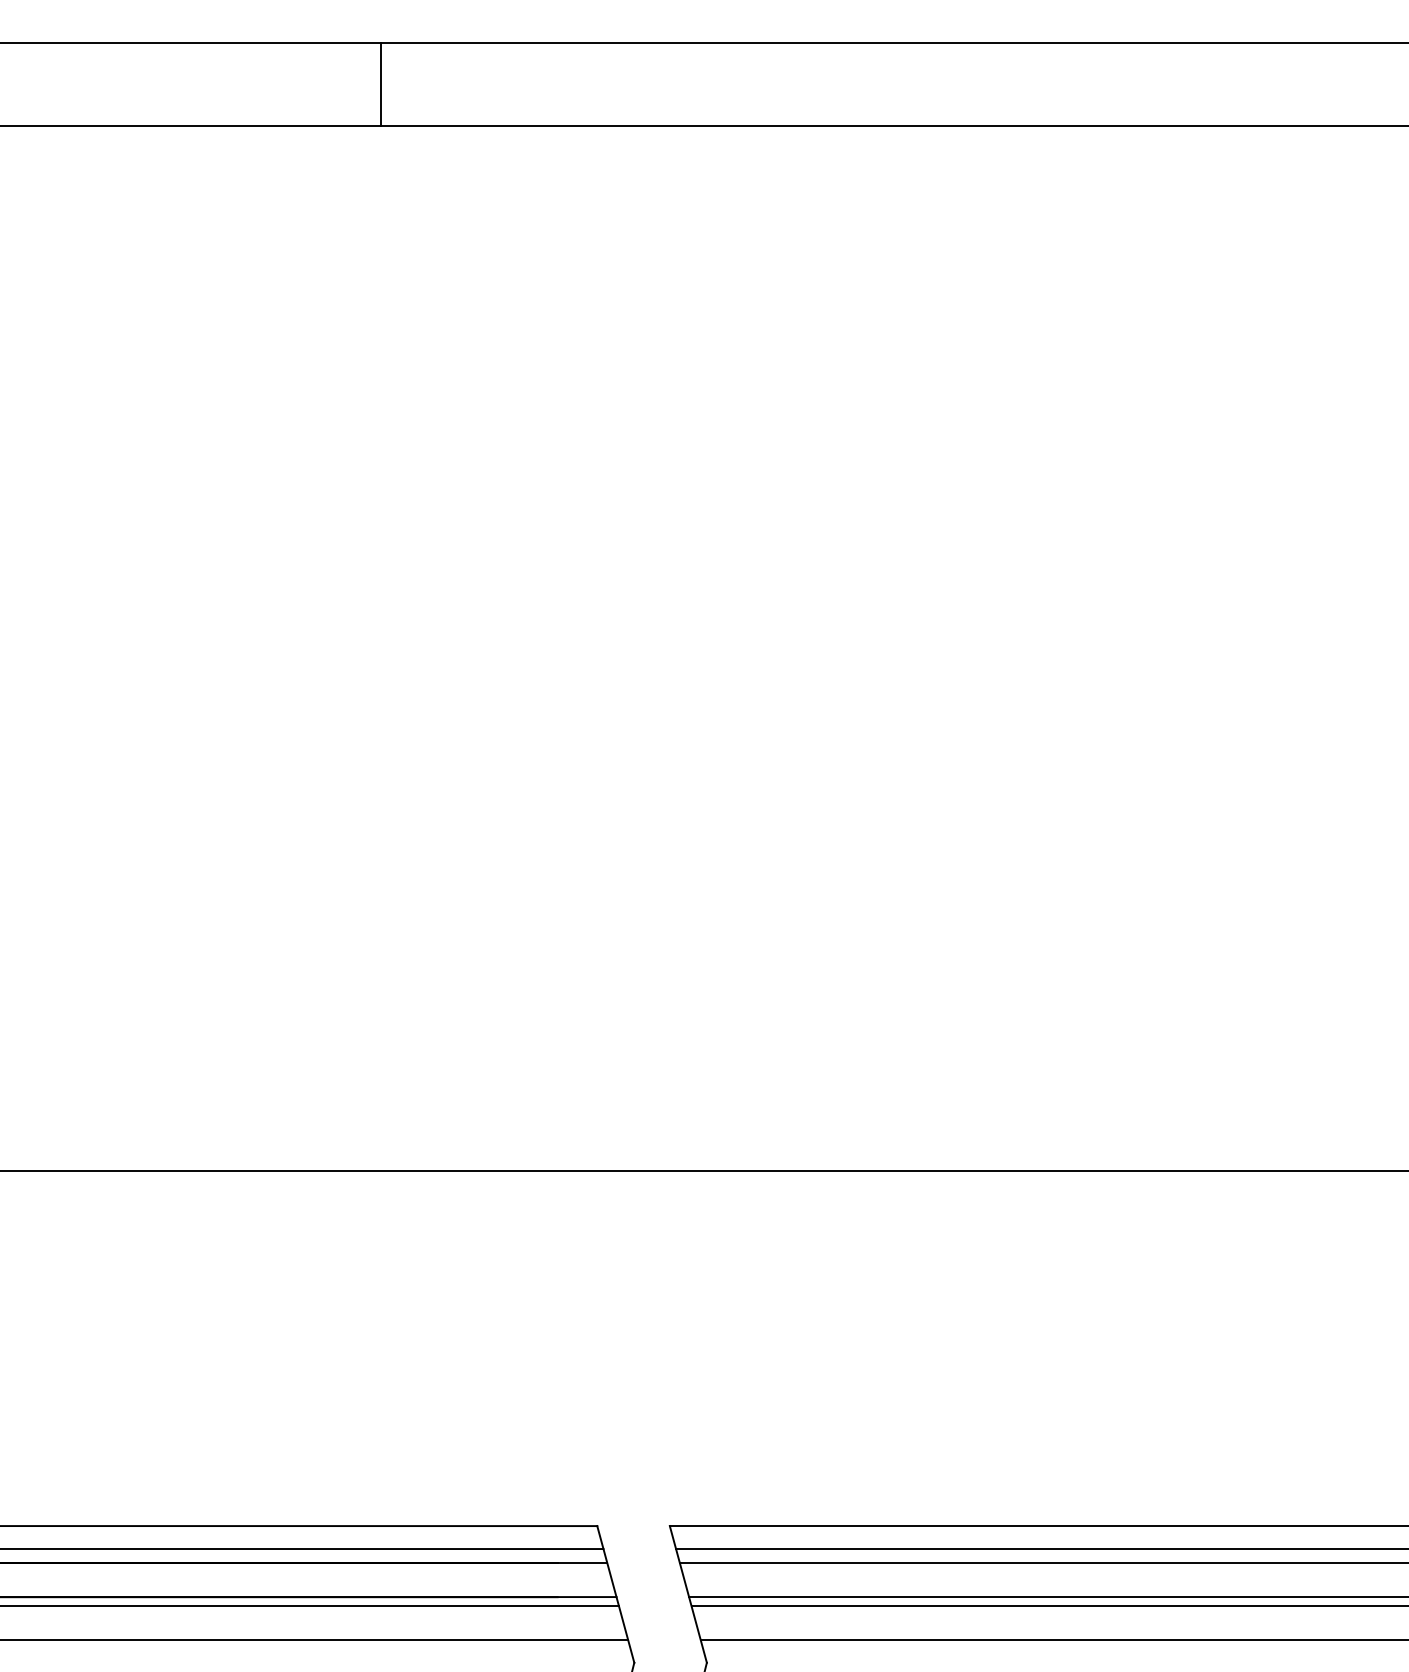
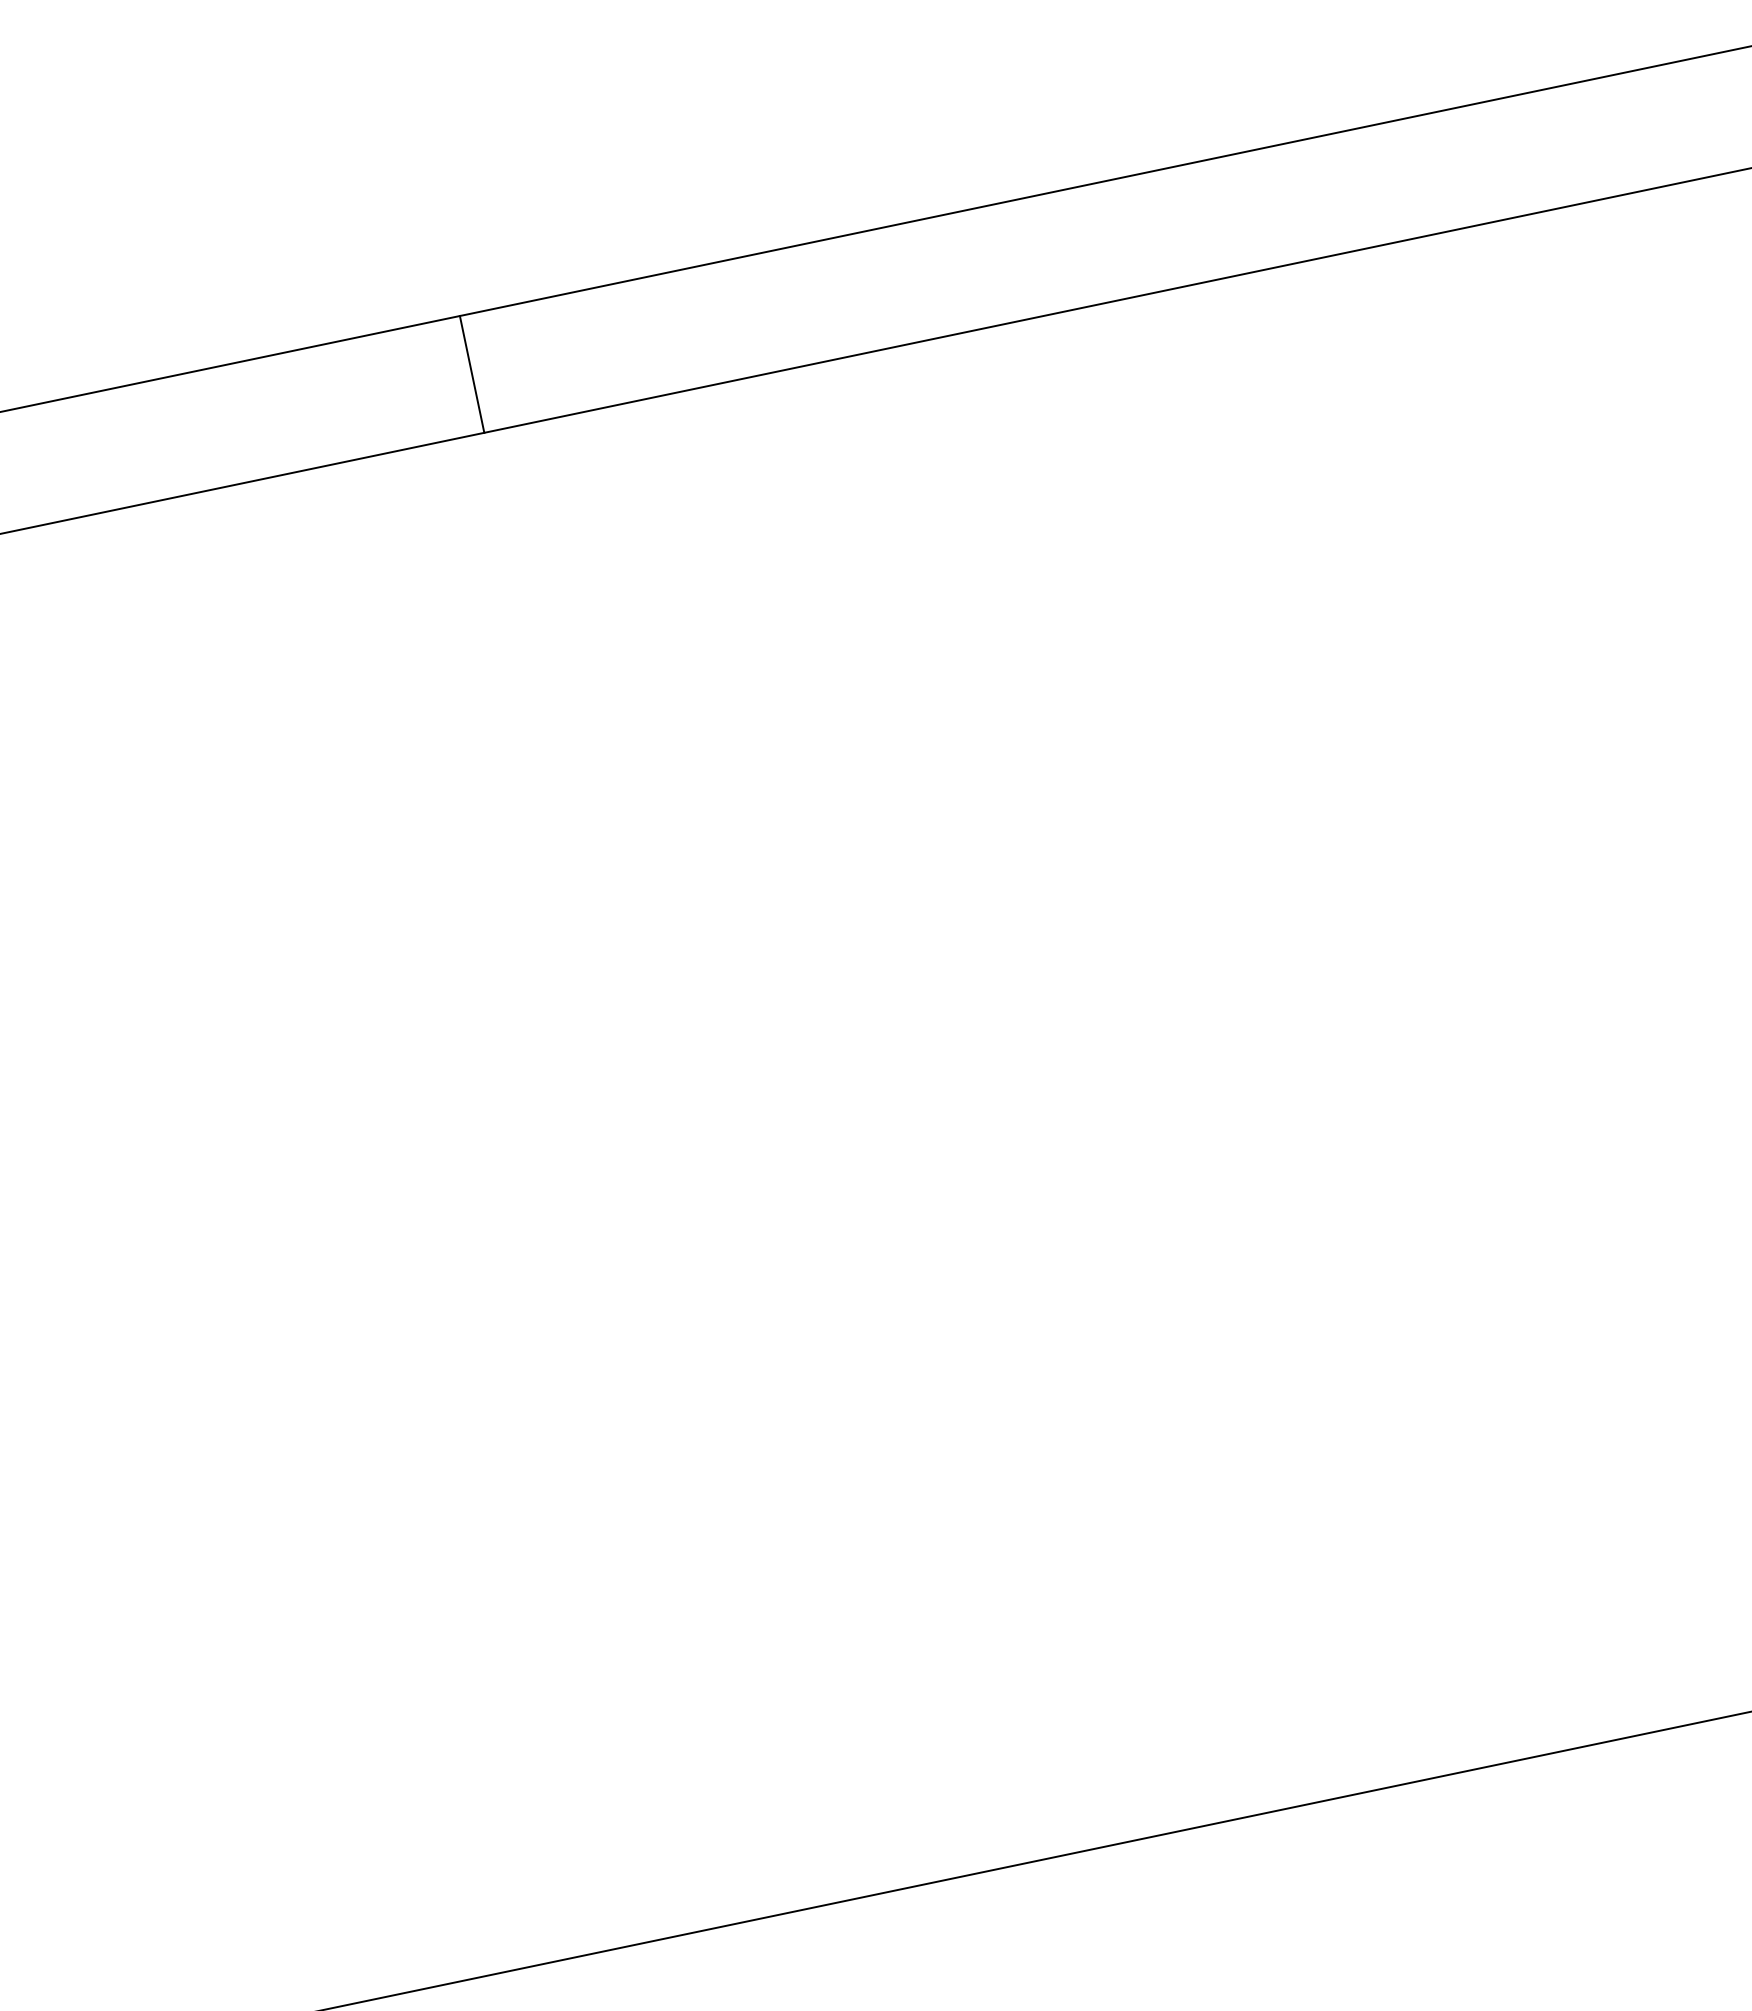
line: (380, 84) -> (471, 374), moved

